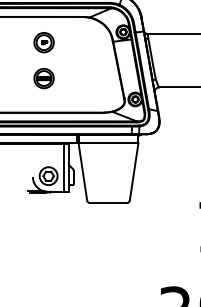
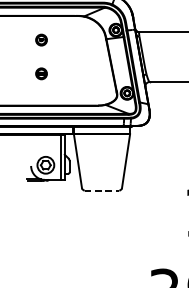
part: (43, 42) -> (41, 39), size x0.6
part: (43, 78) -> (41, 73), size x0.6
line: (109, 203) -> (102, 190), solid -> dashed

